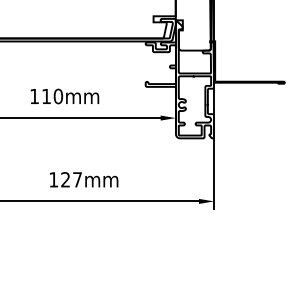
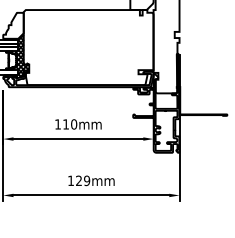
text: (78, 179) -> (87, 180), 127mm -> 129mm

